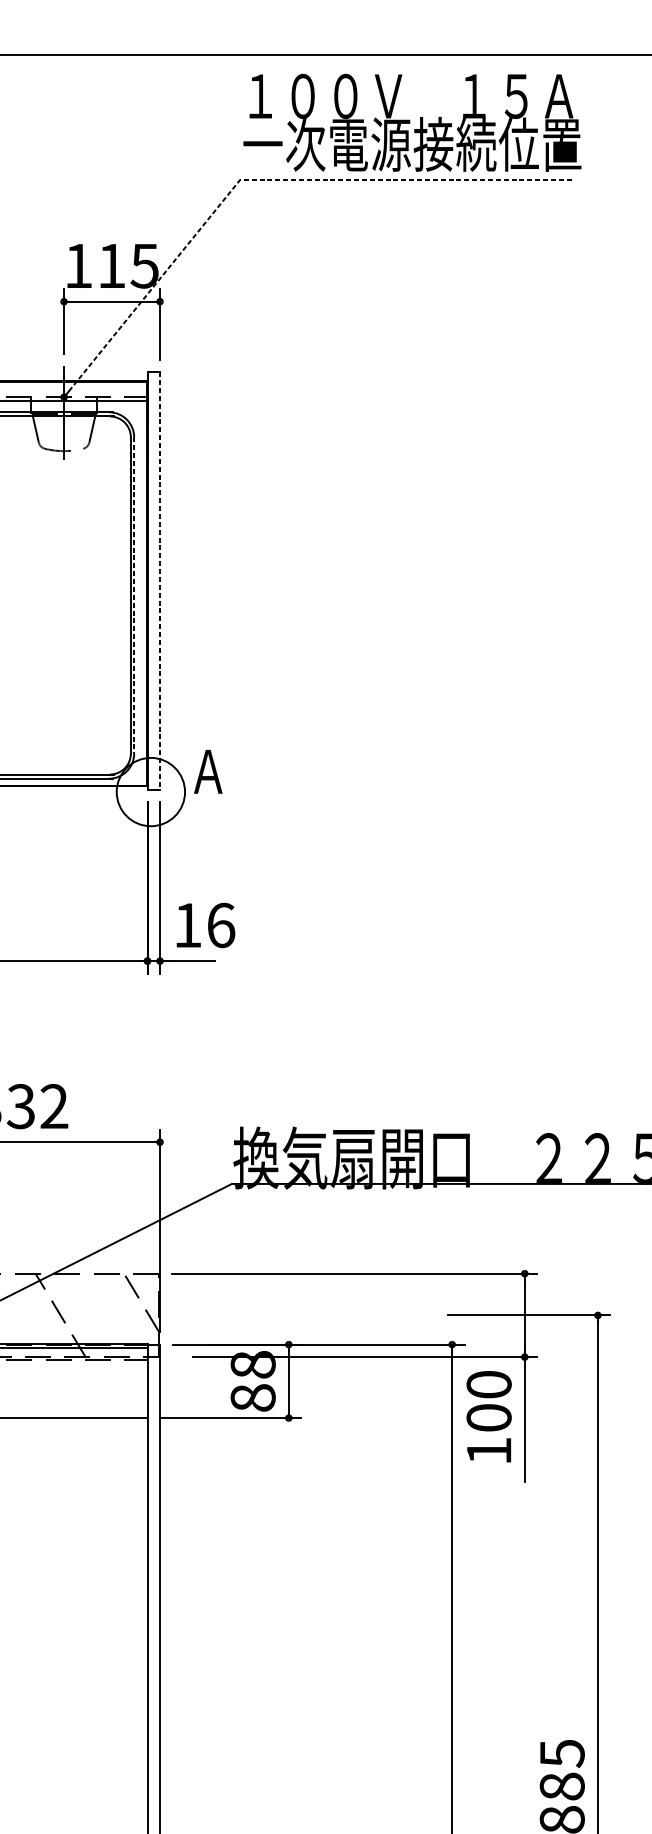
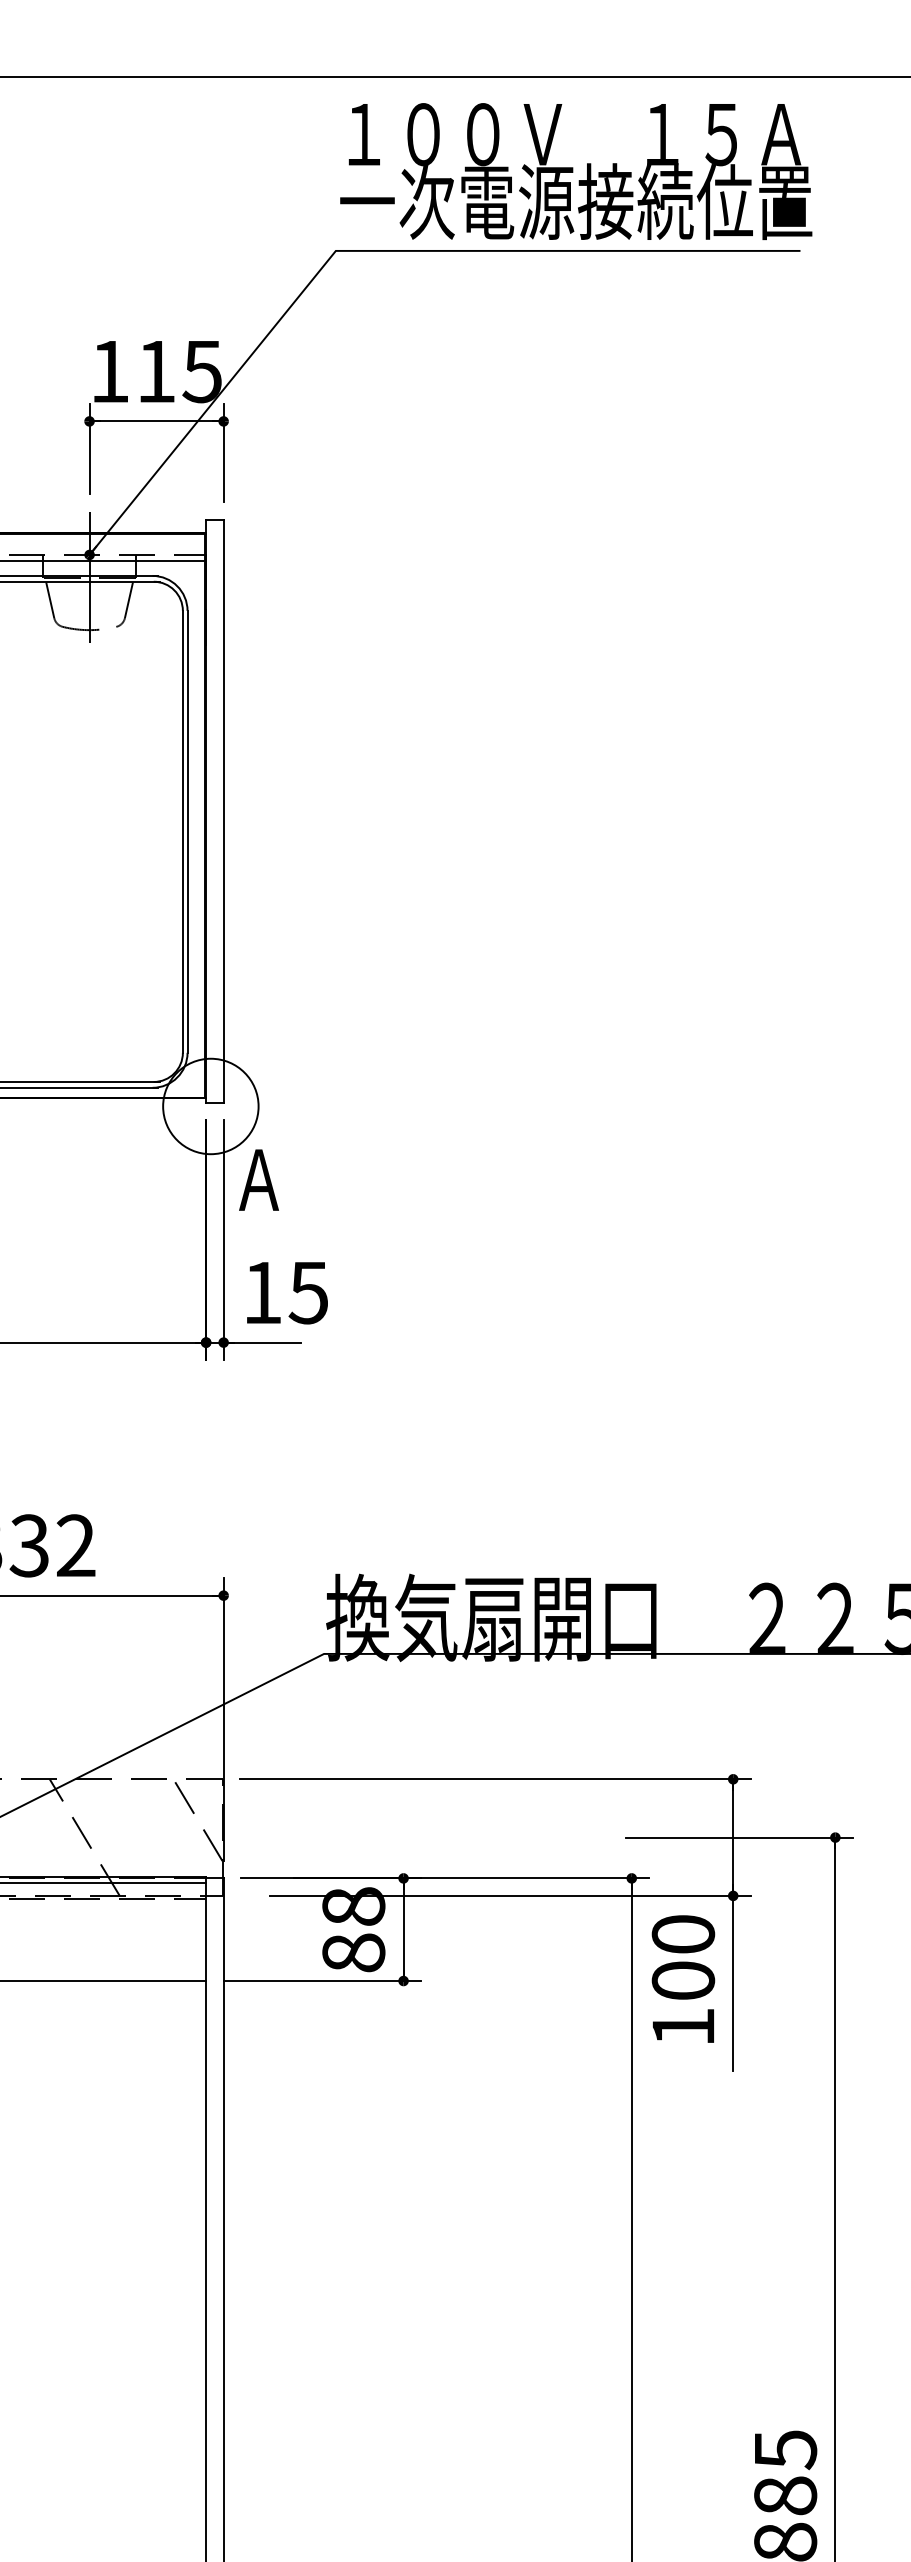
line: (265, 179) -> (371, 250), dashed -> solid
line: (159, 580) -> (223, 811), dashed -> solid
line: (134, 595) -> (187, 831), dashed -> solid
text: (207, 771) -> (258, 1179), moved
text: (220, 925) -> (308, 1292), 16 -> 15

